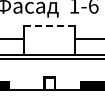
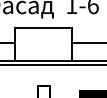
line: (49, 25) -> (43, 27), dashed -> solid

